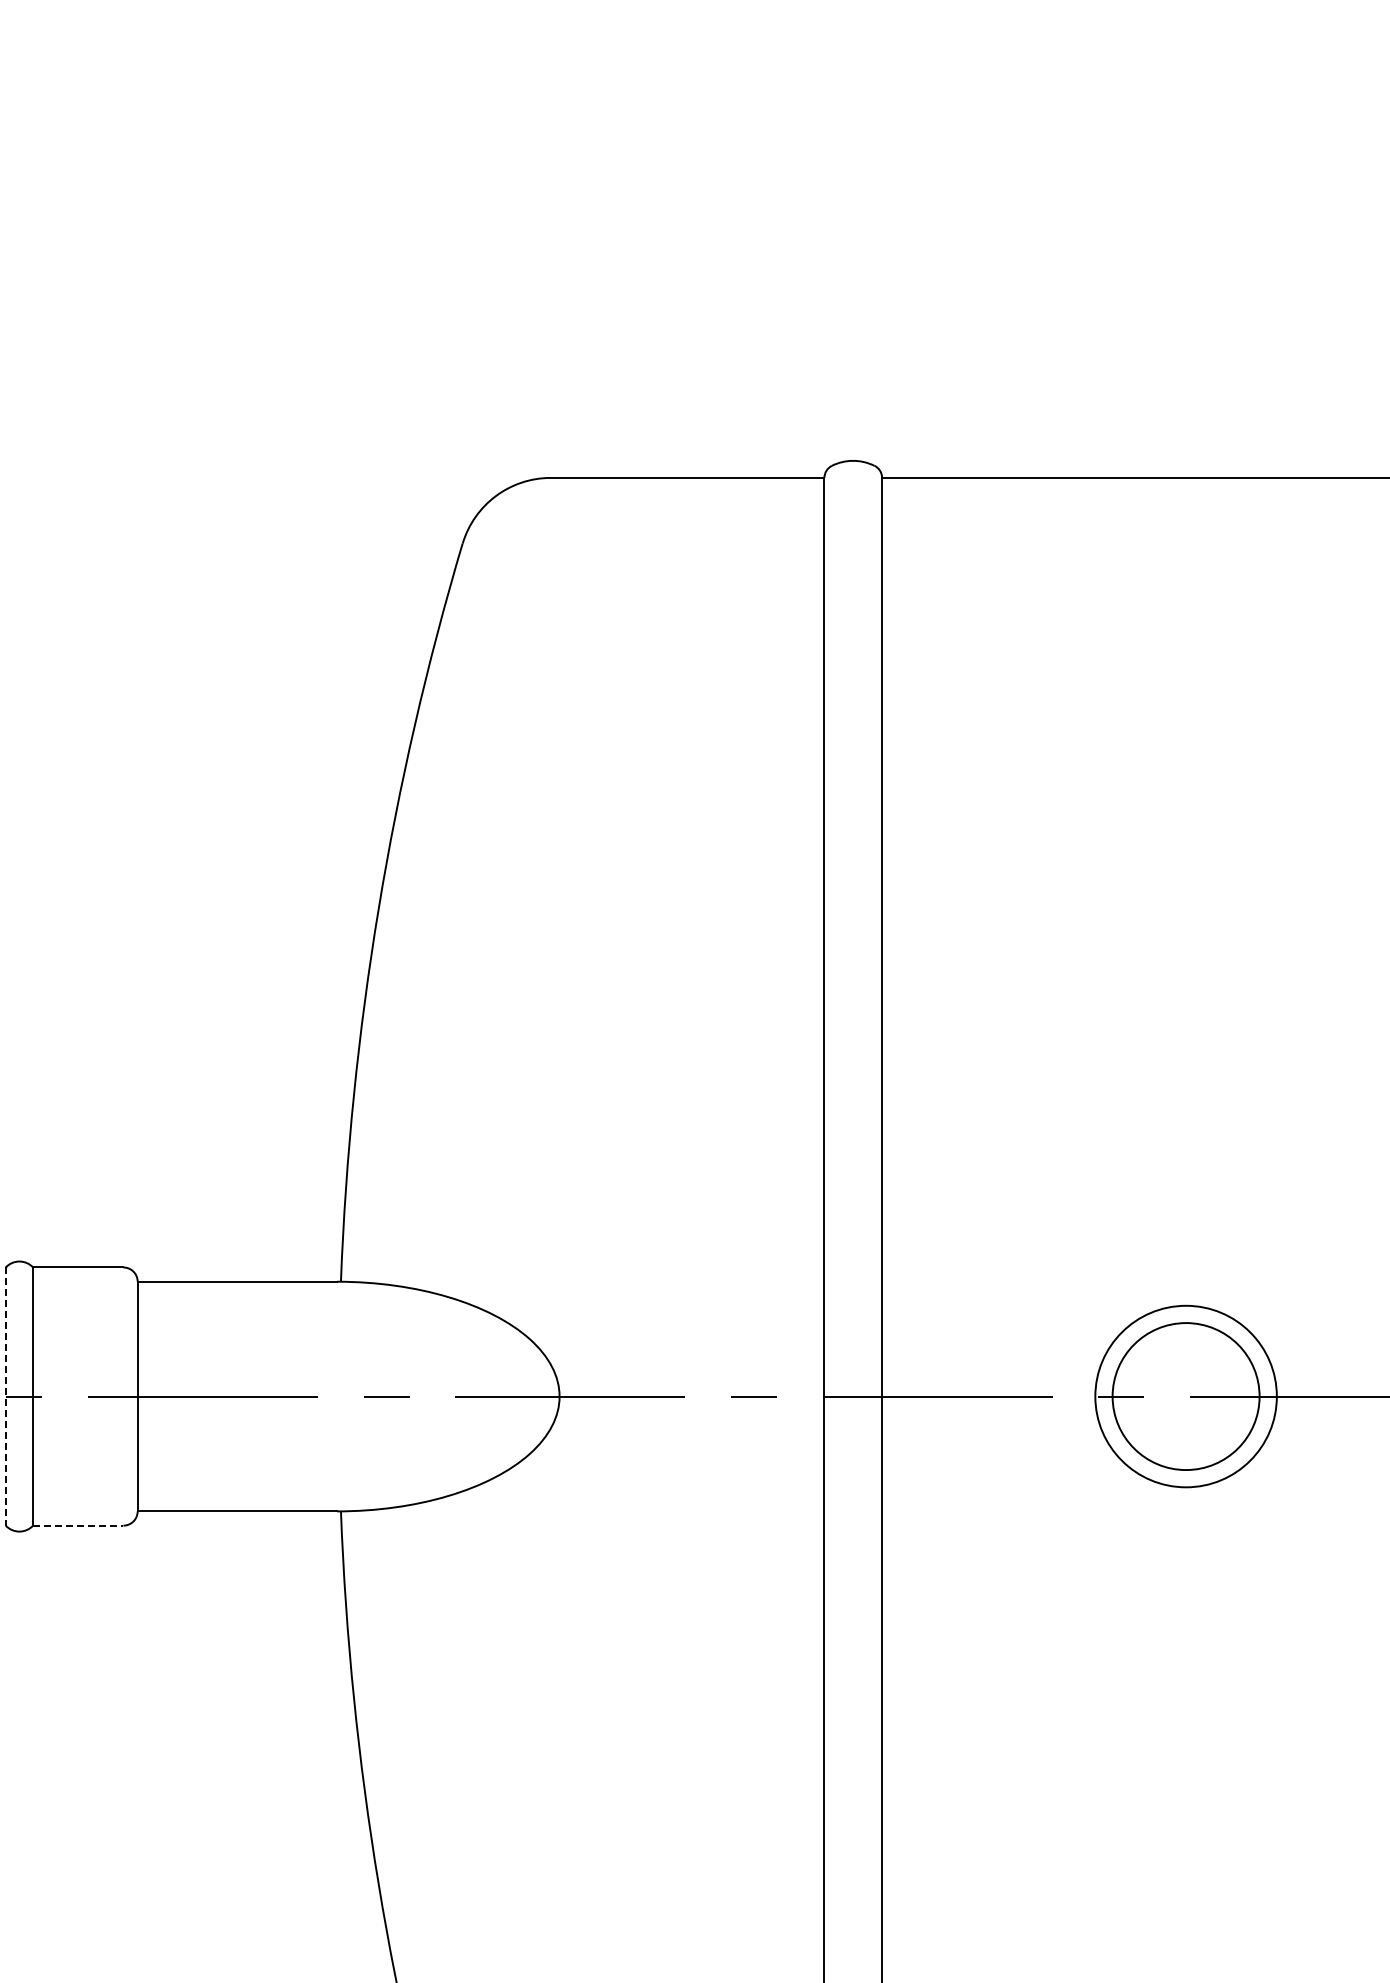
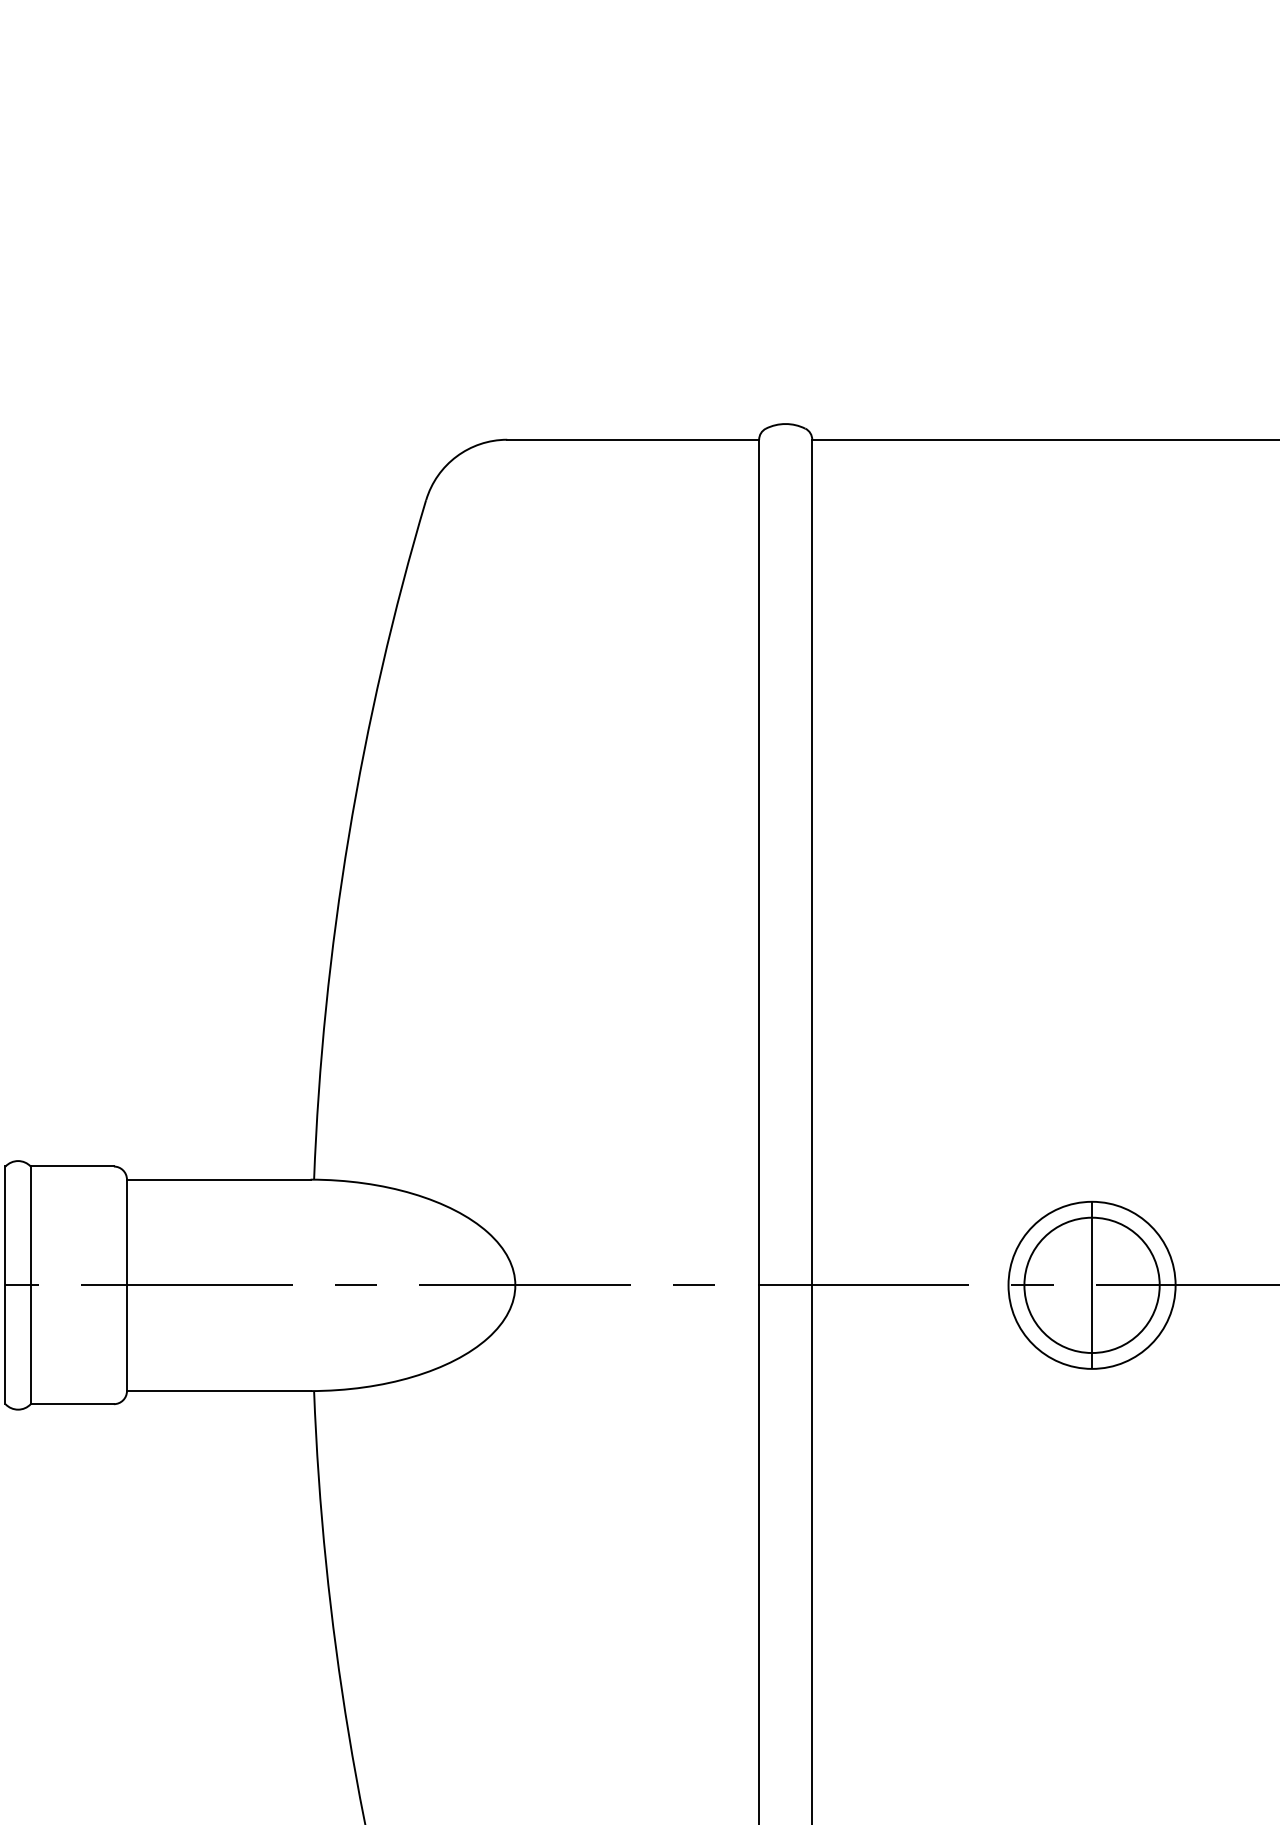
line: (1186, 1396) -> (1092, 1285), added
line: (5, 1397) -> (5, 1286), dashed -> solid
line: (78, 1525) -> (72, 1404), dashed -> solid

